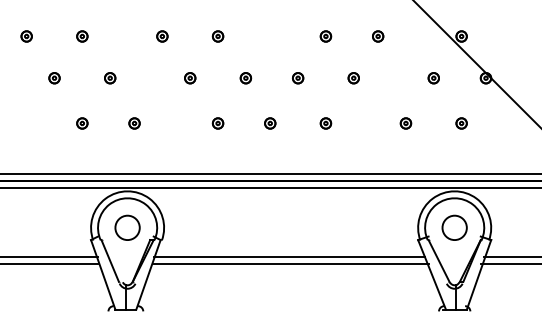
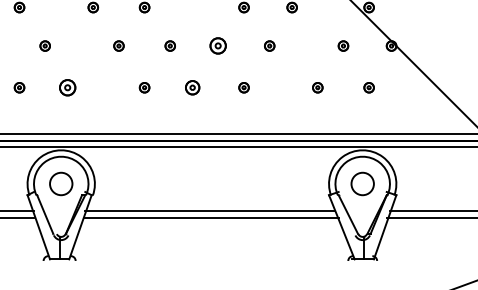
part: (298, 78) -> (218, 46), size x1.6
part: (134, 123) -> (67, 87), size x1.6
part: (270, 123) -> (192, 87), size x1.4

